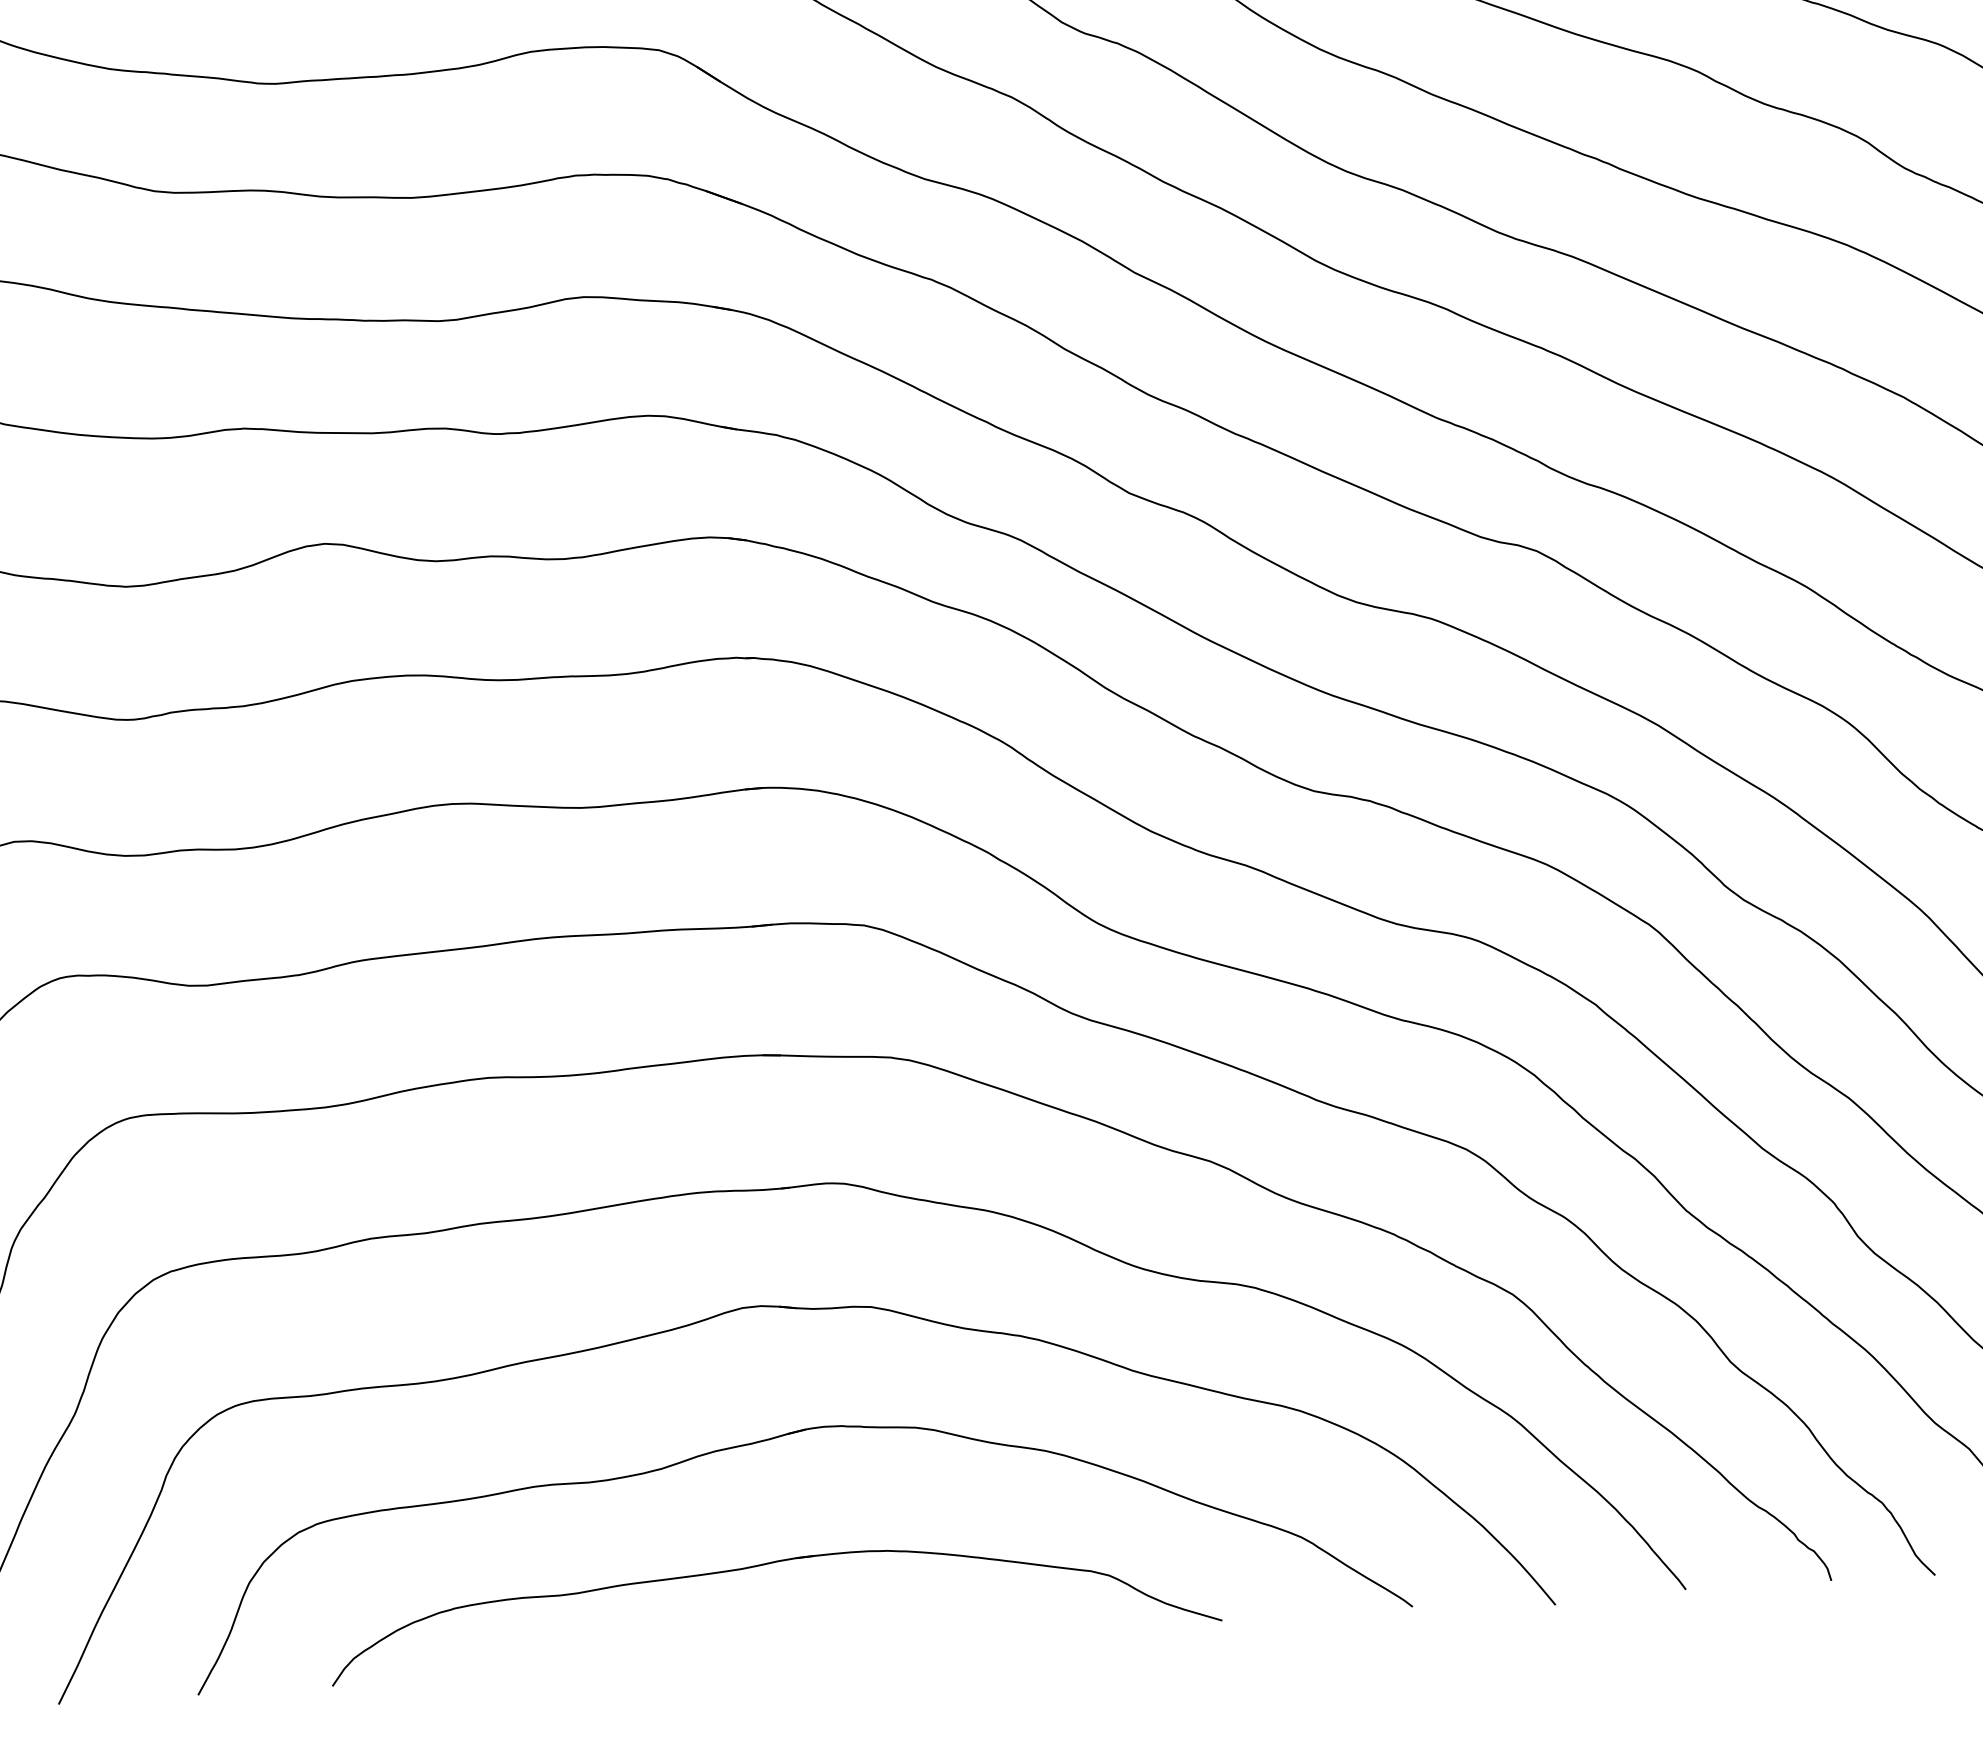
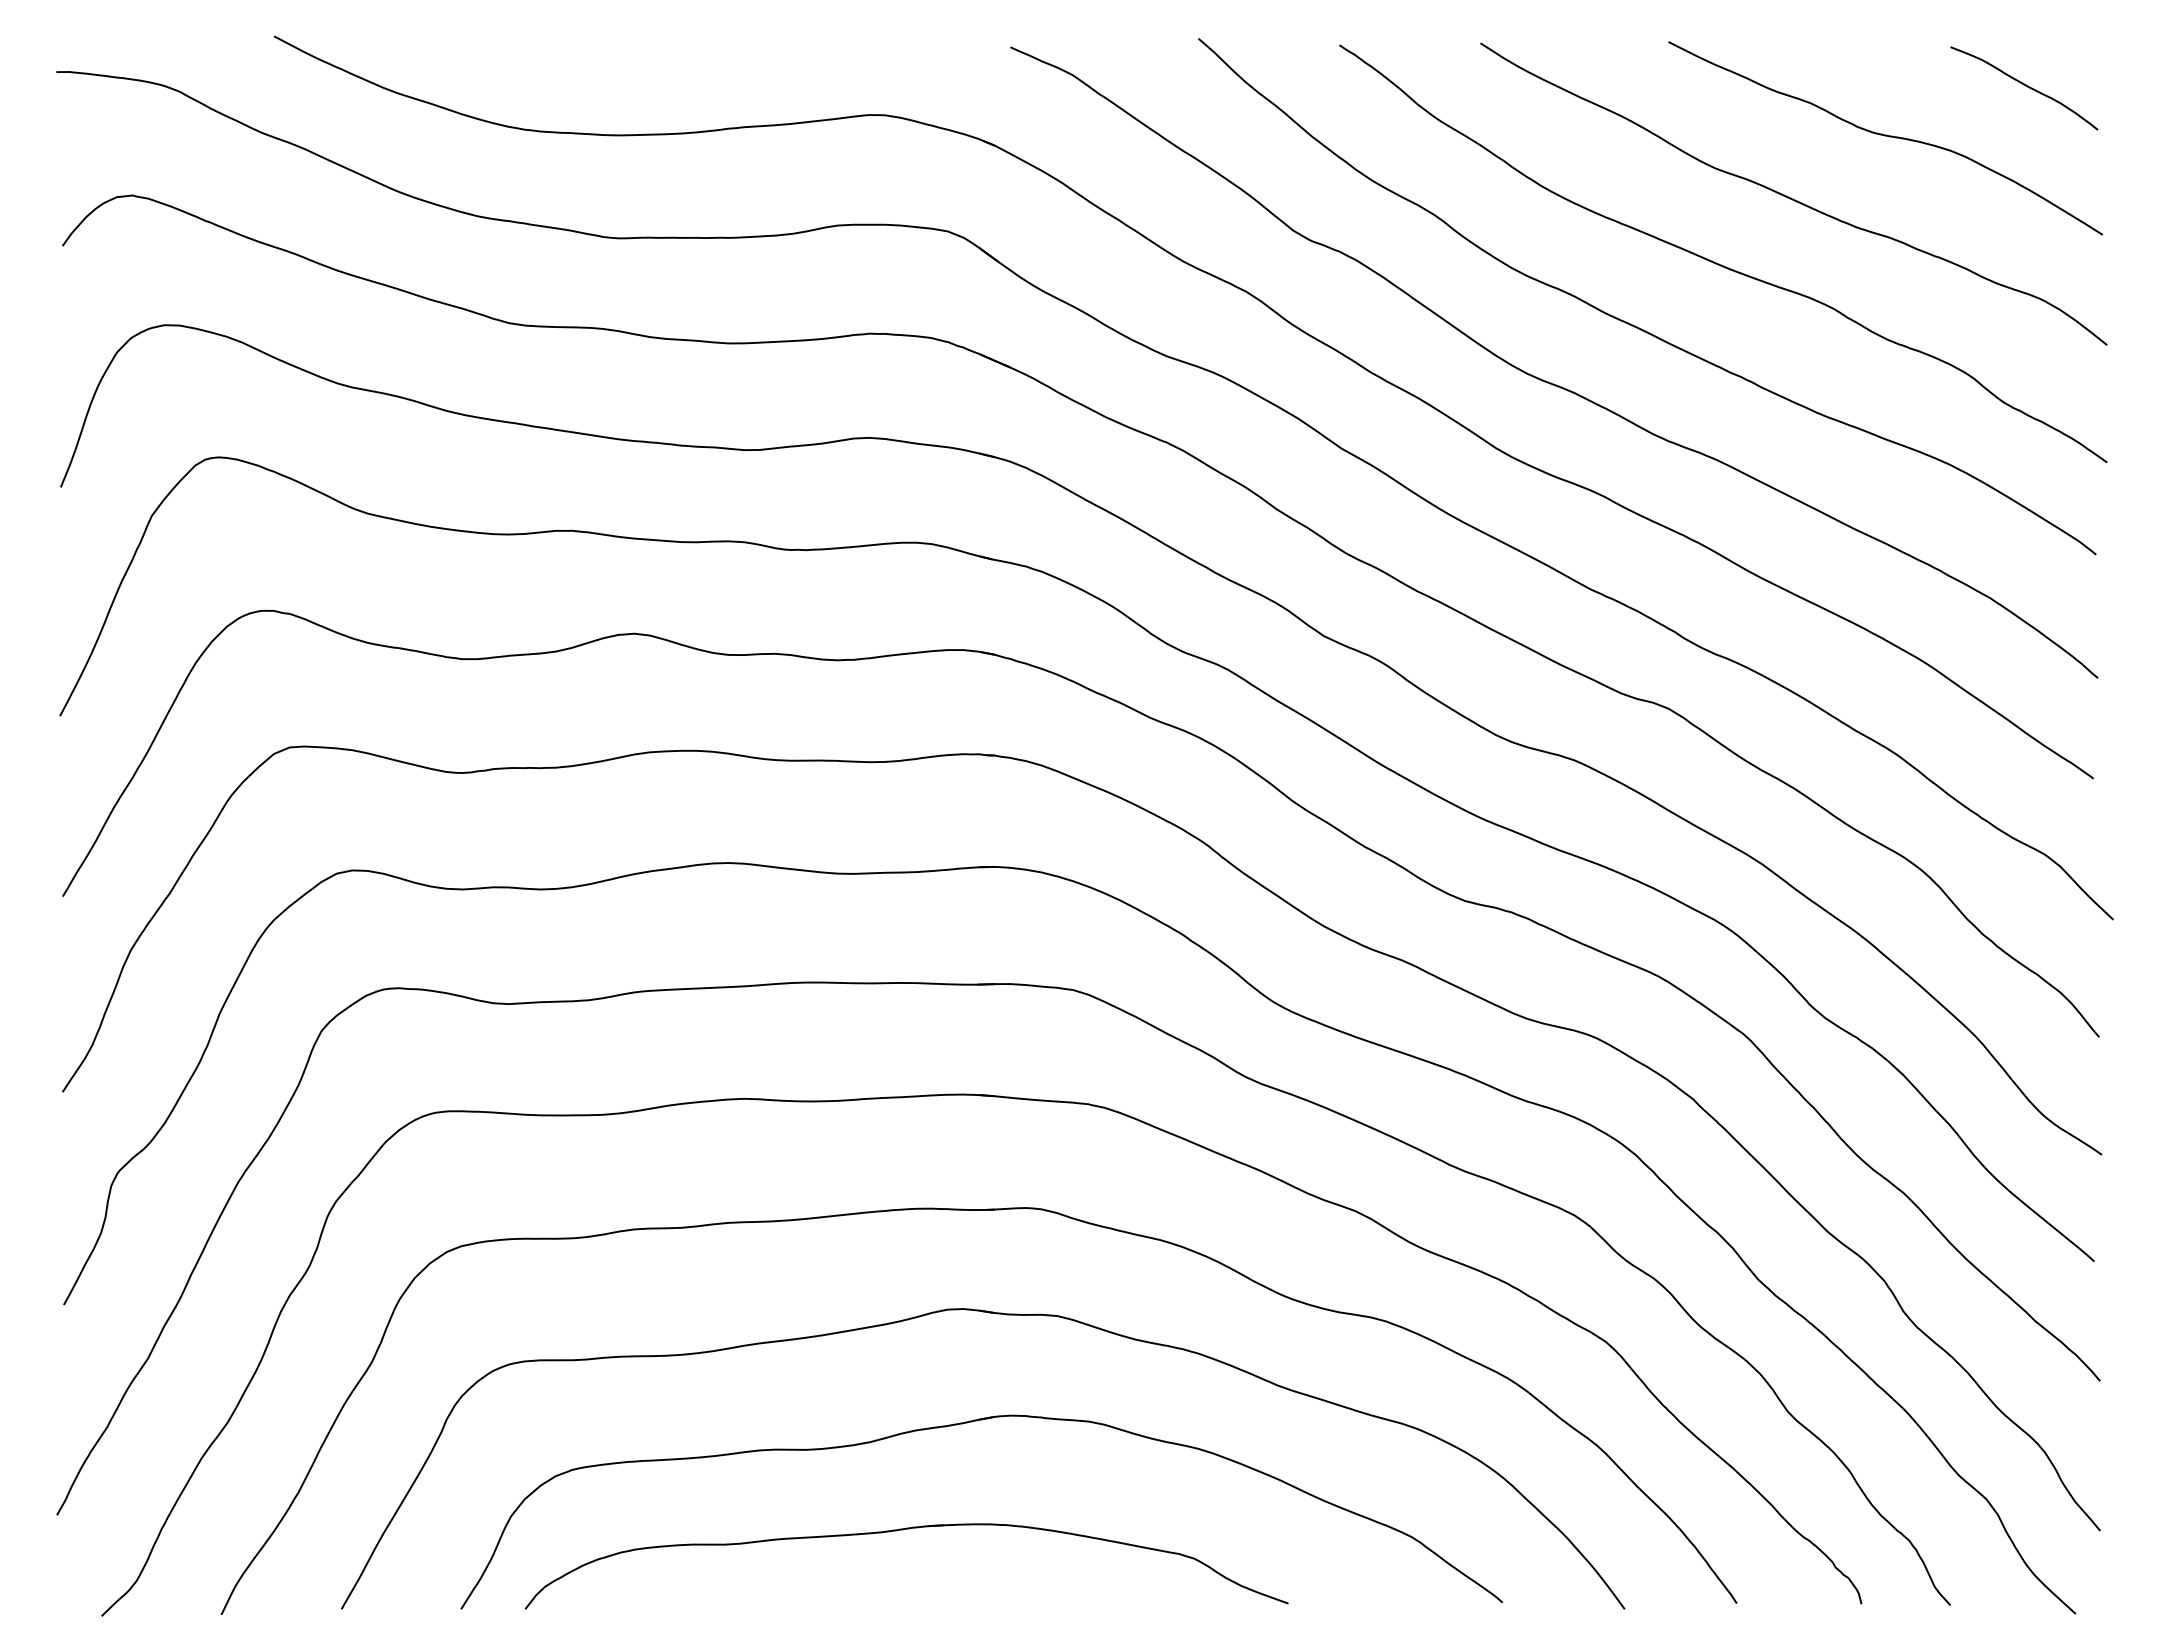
part: (767, 1565) -> (903, 1530), moved

